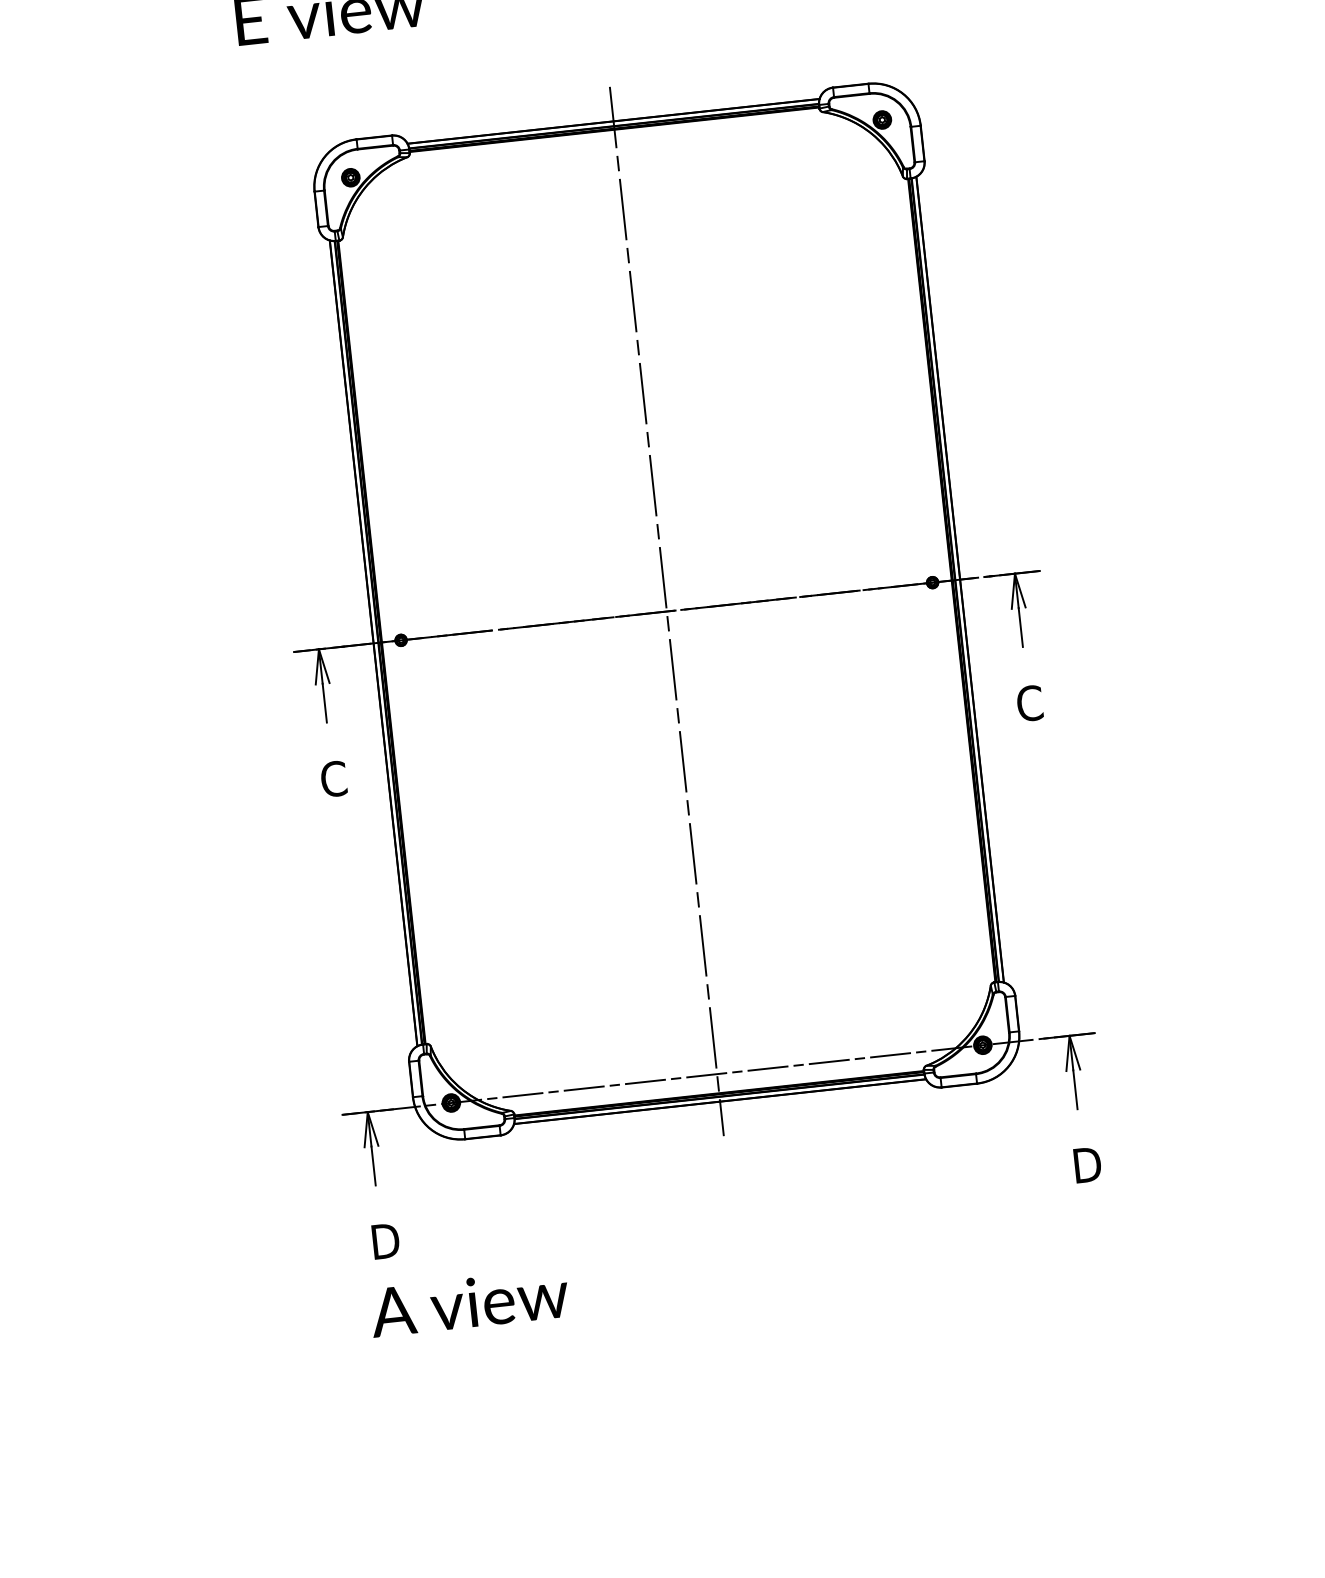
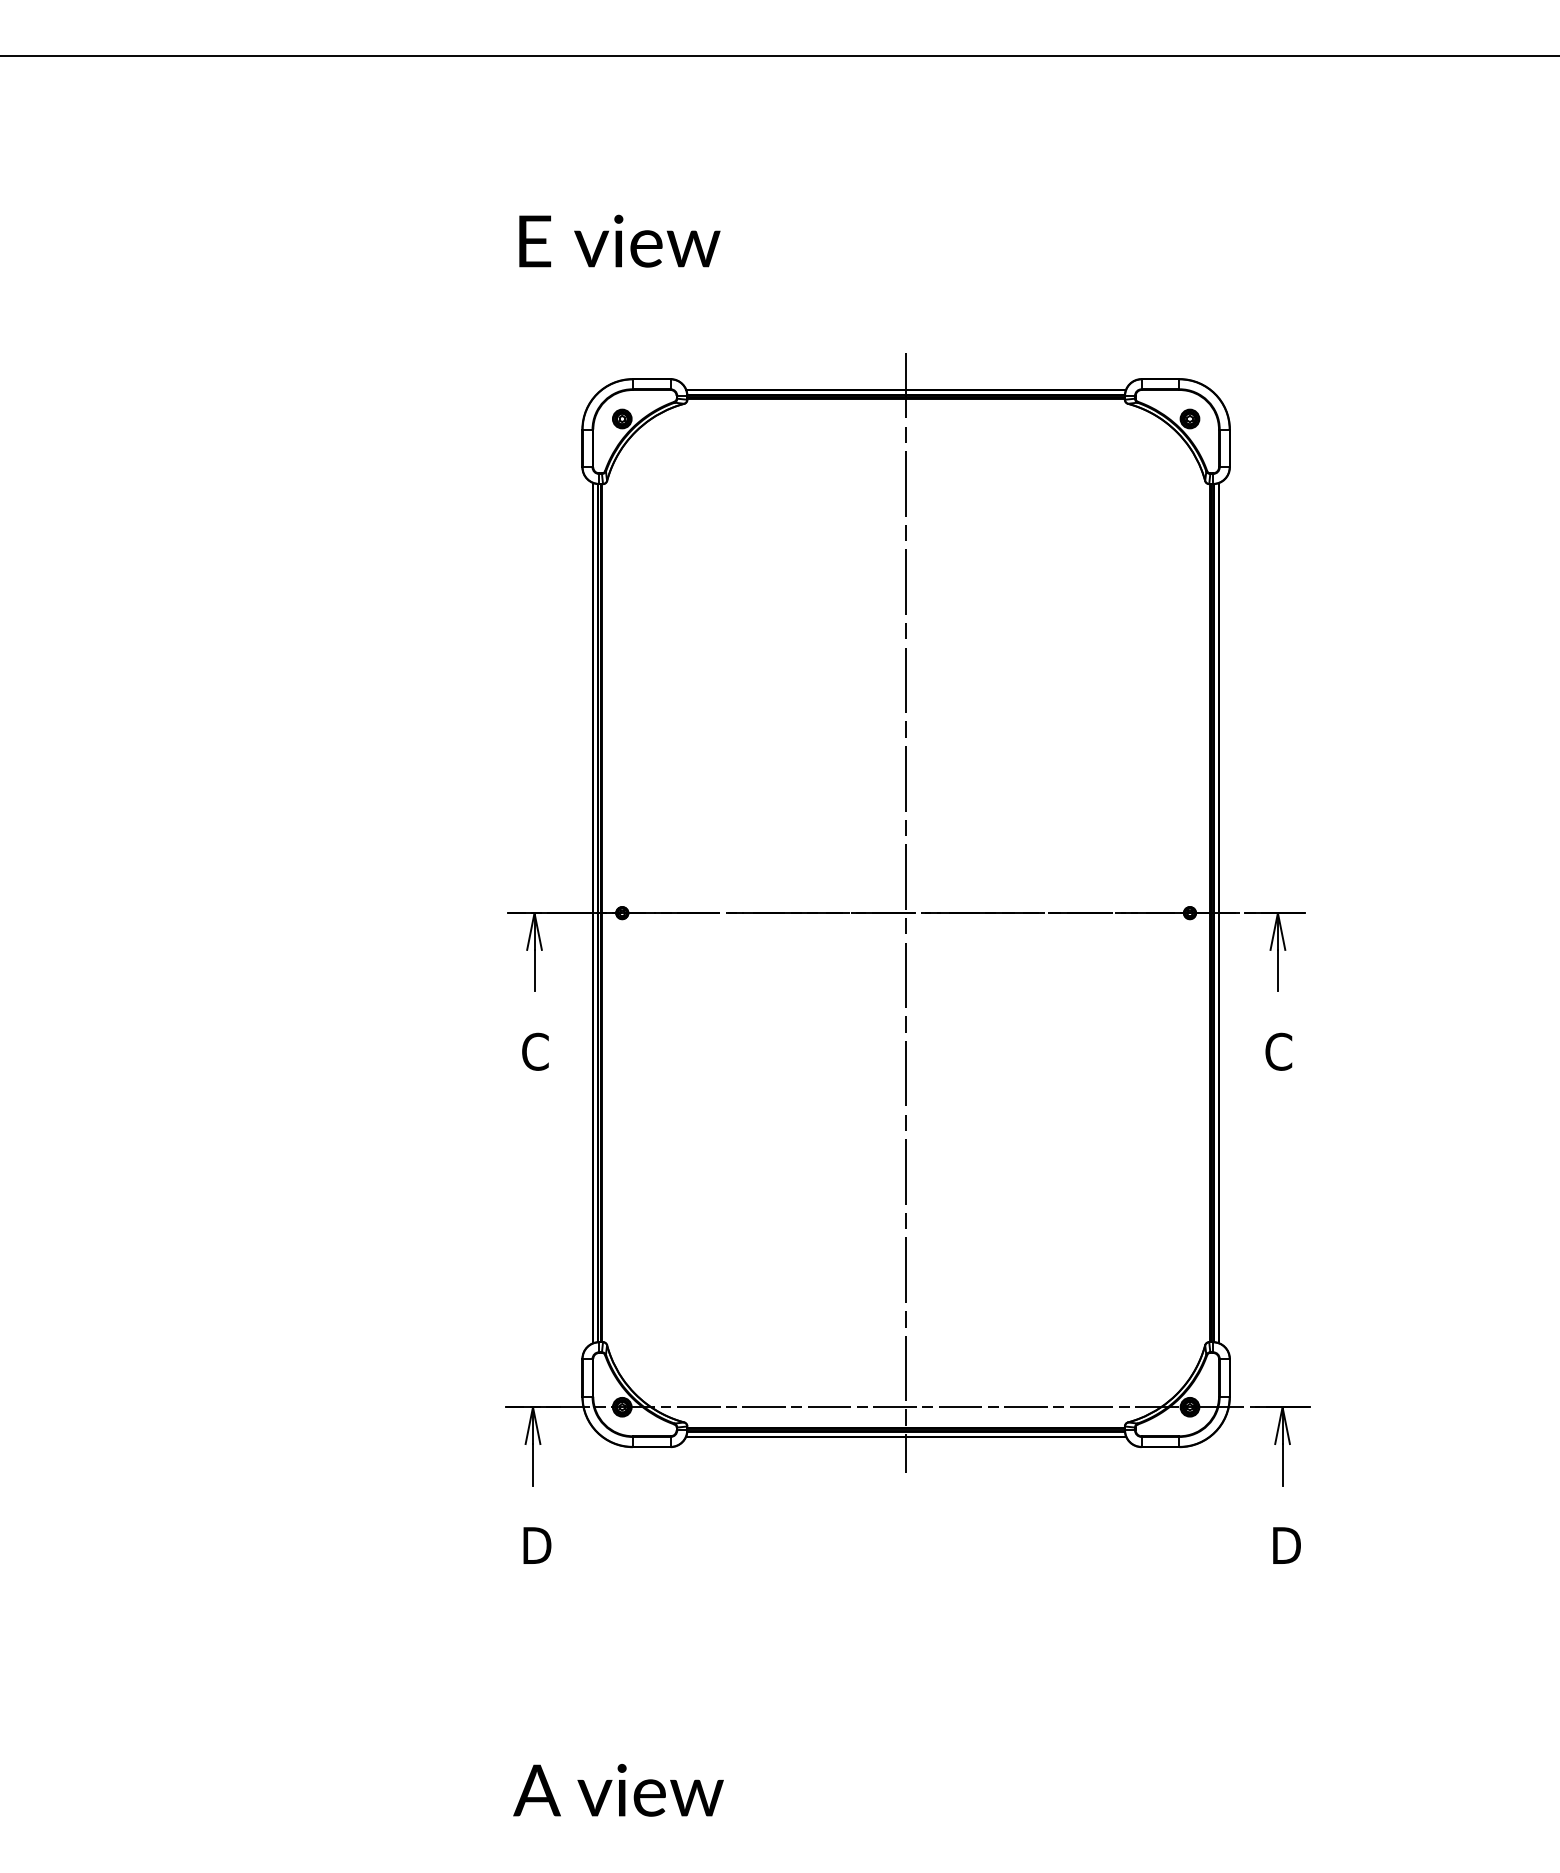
text: (469, 1303) -> (618, 1790), moved

